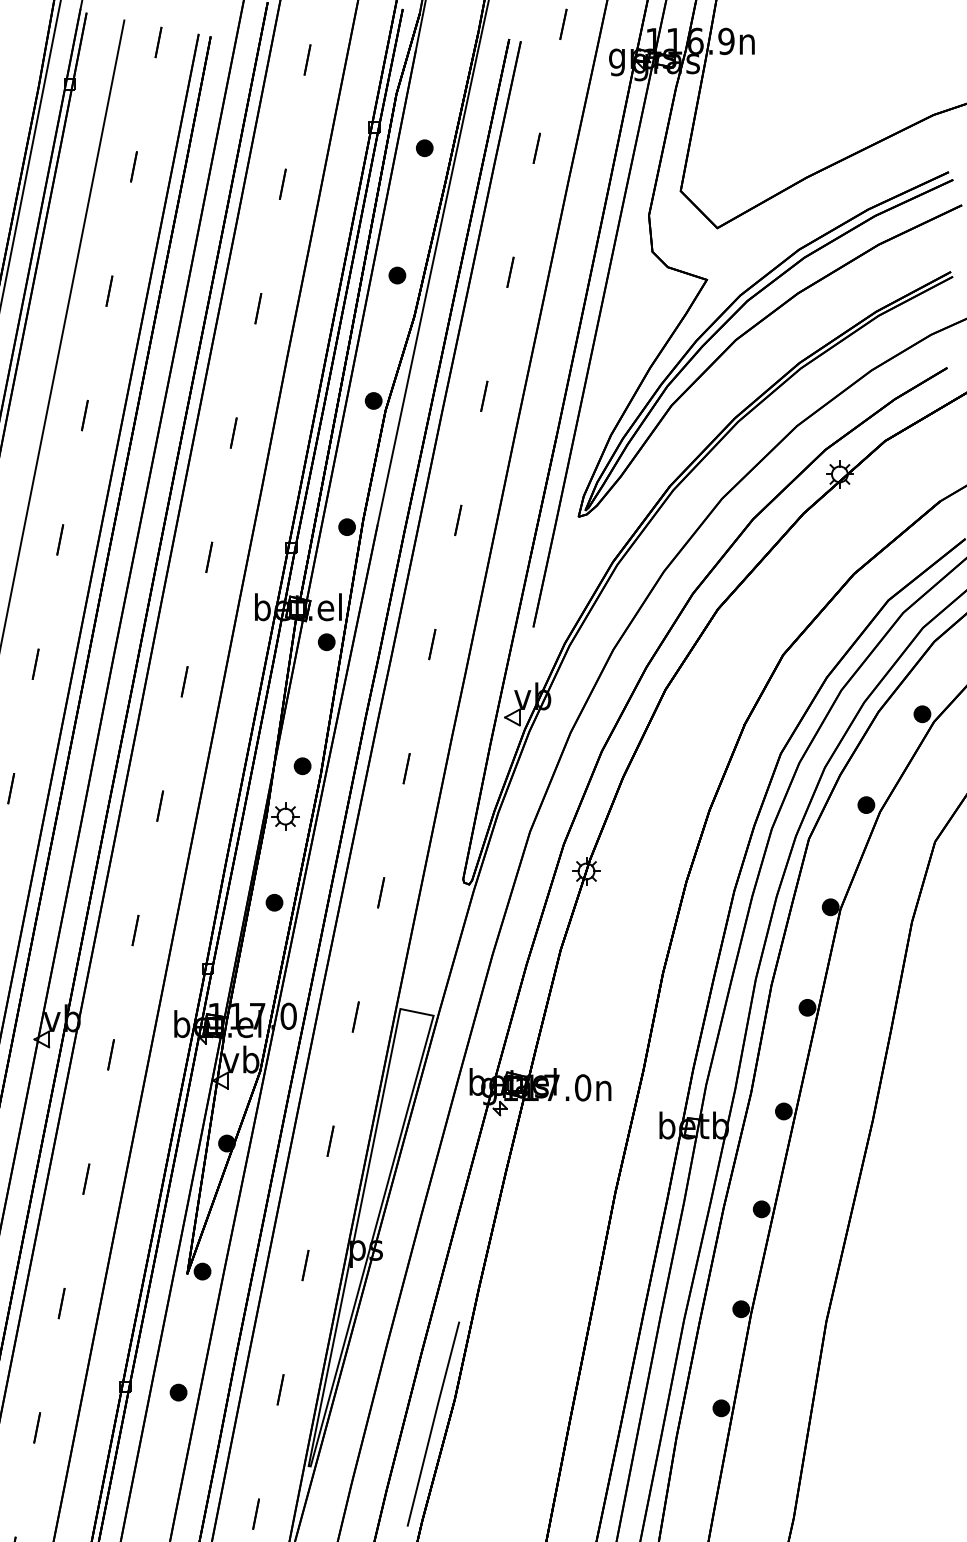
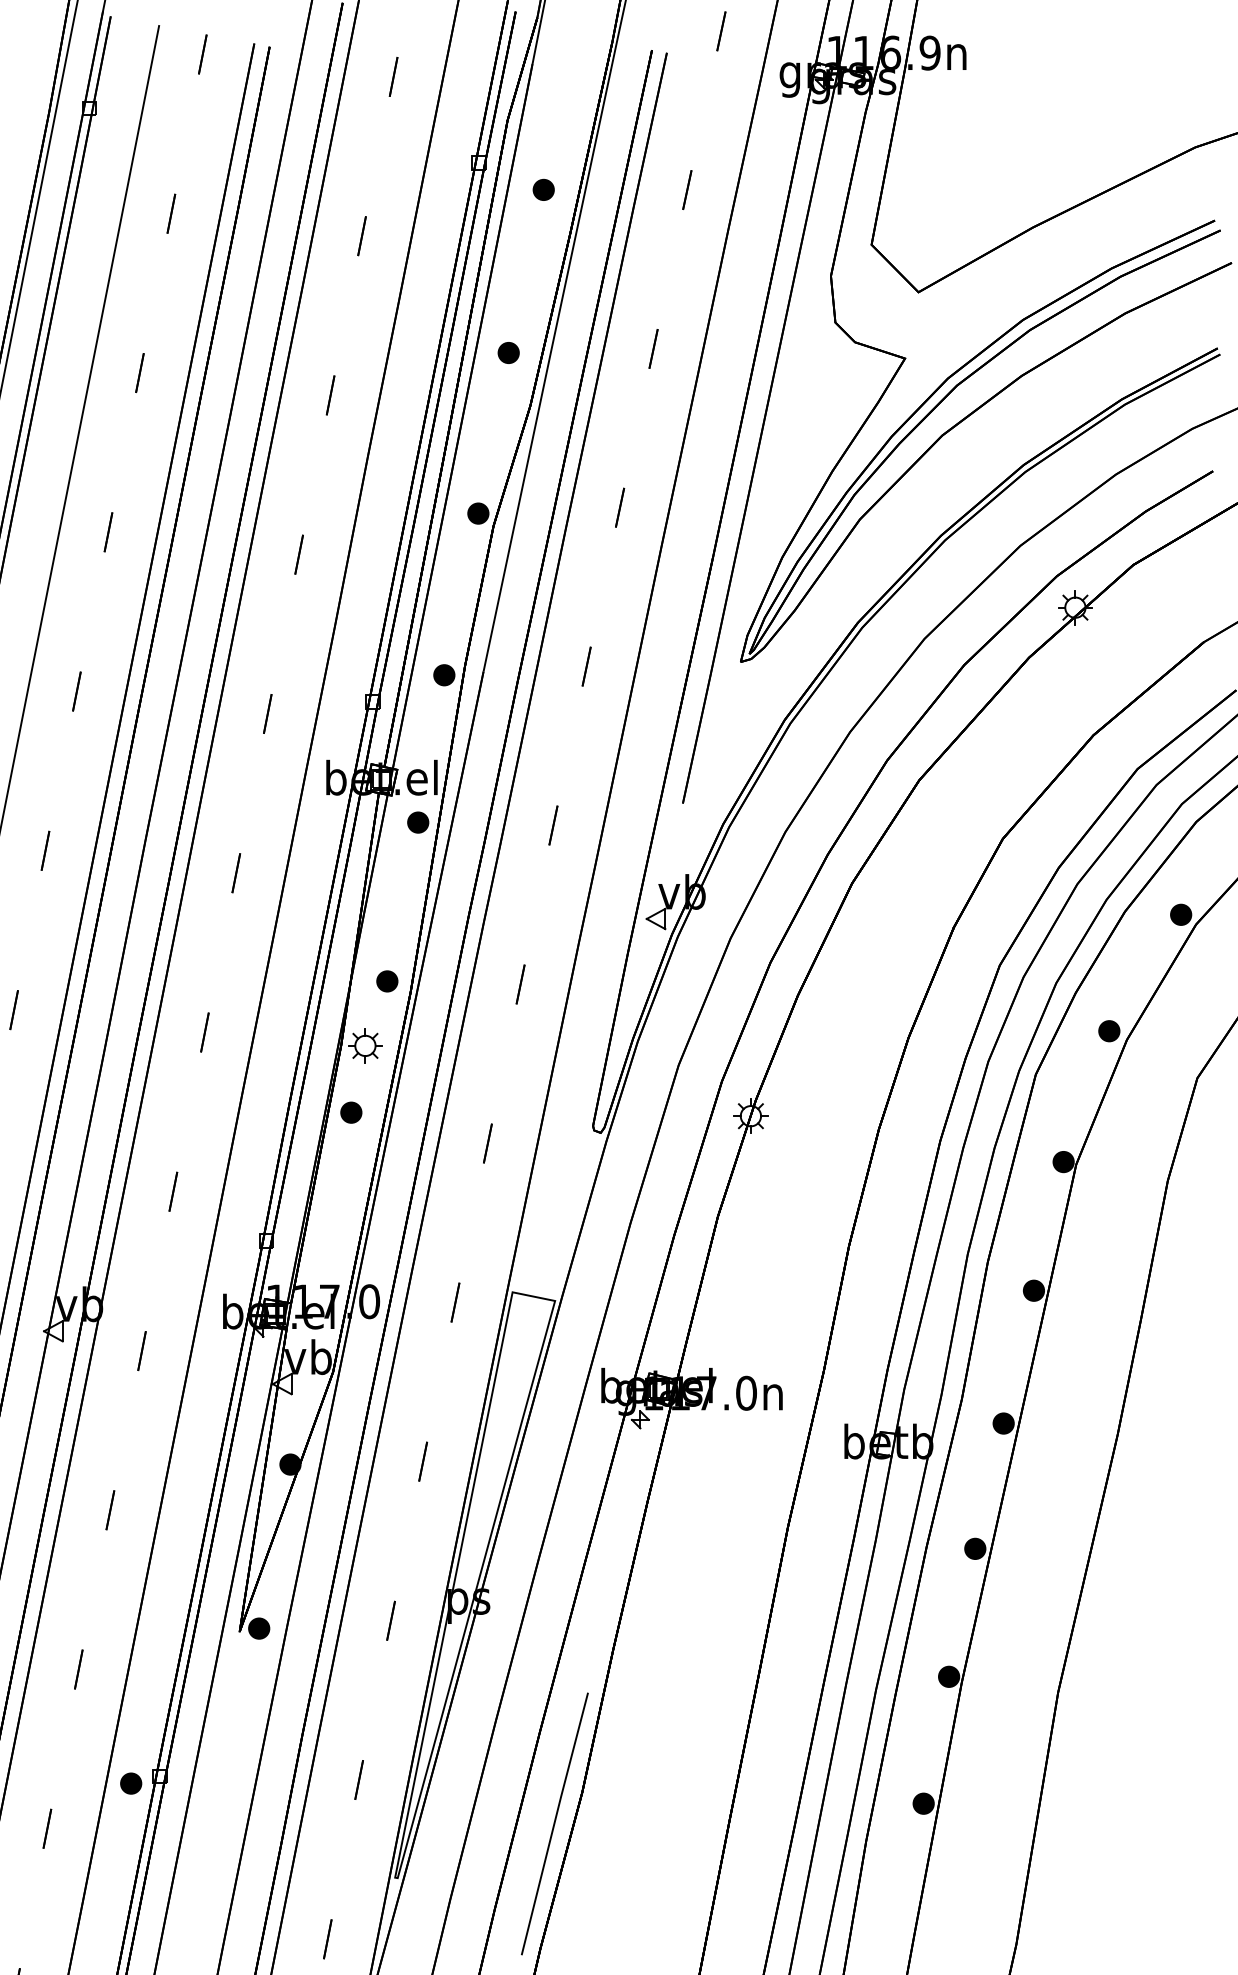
part: (274, 902) -> (351, 1112), moved
part: (178, 1392) -> (131, 1783), moved

